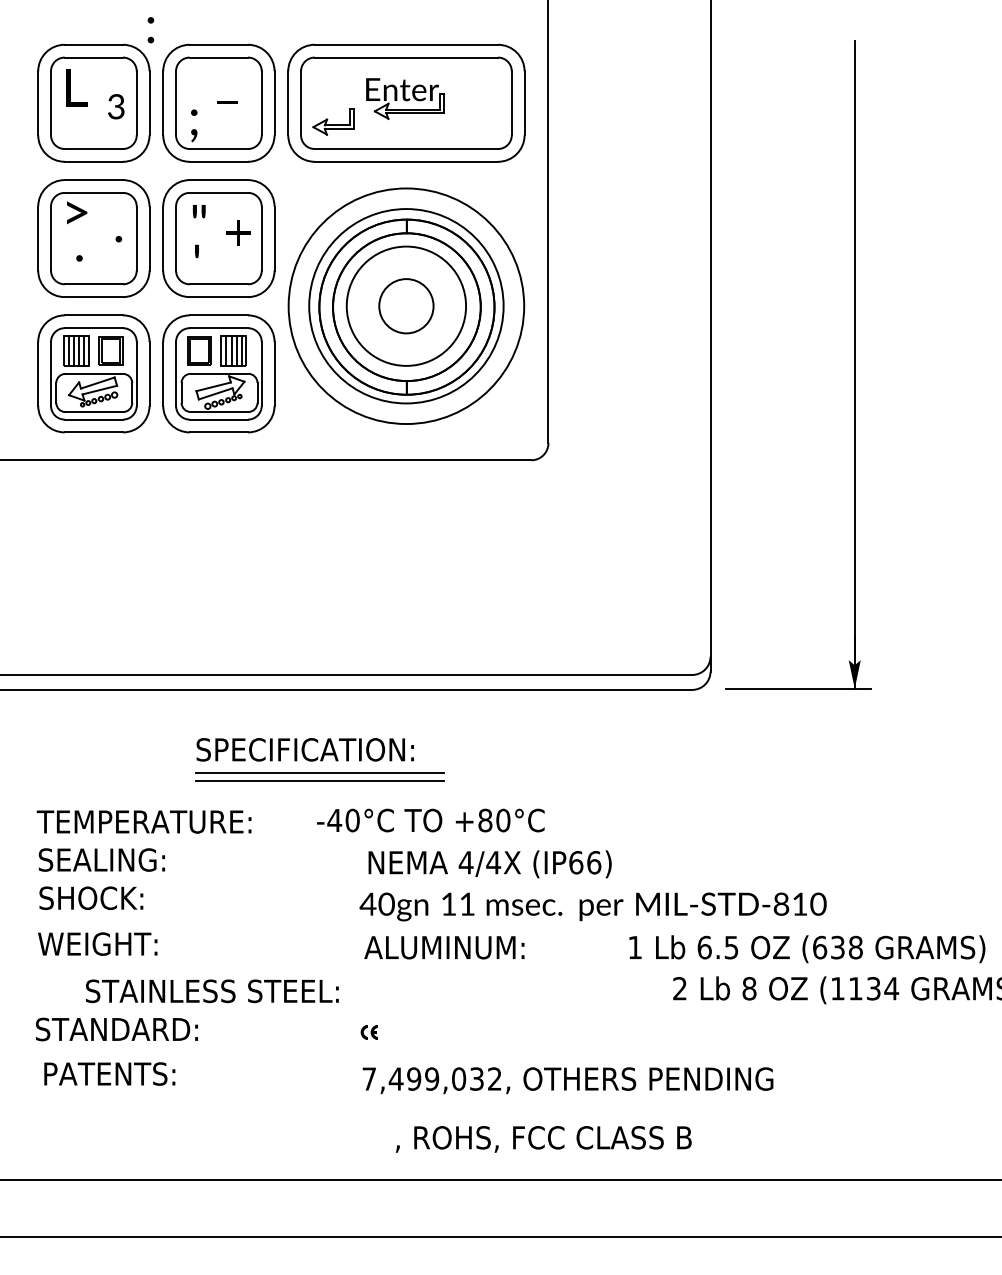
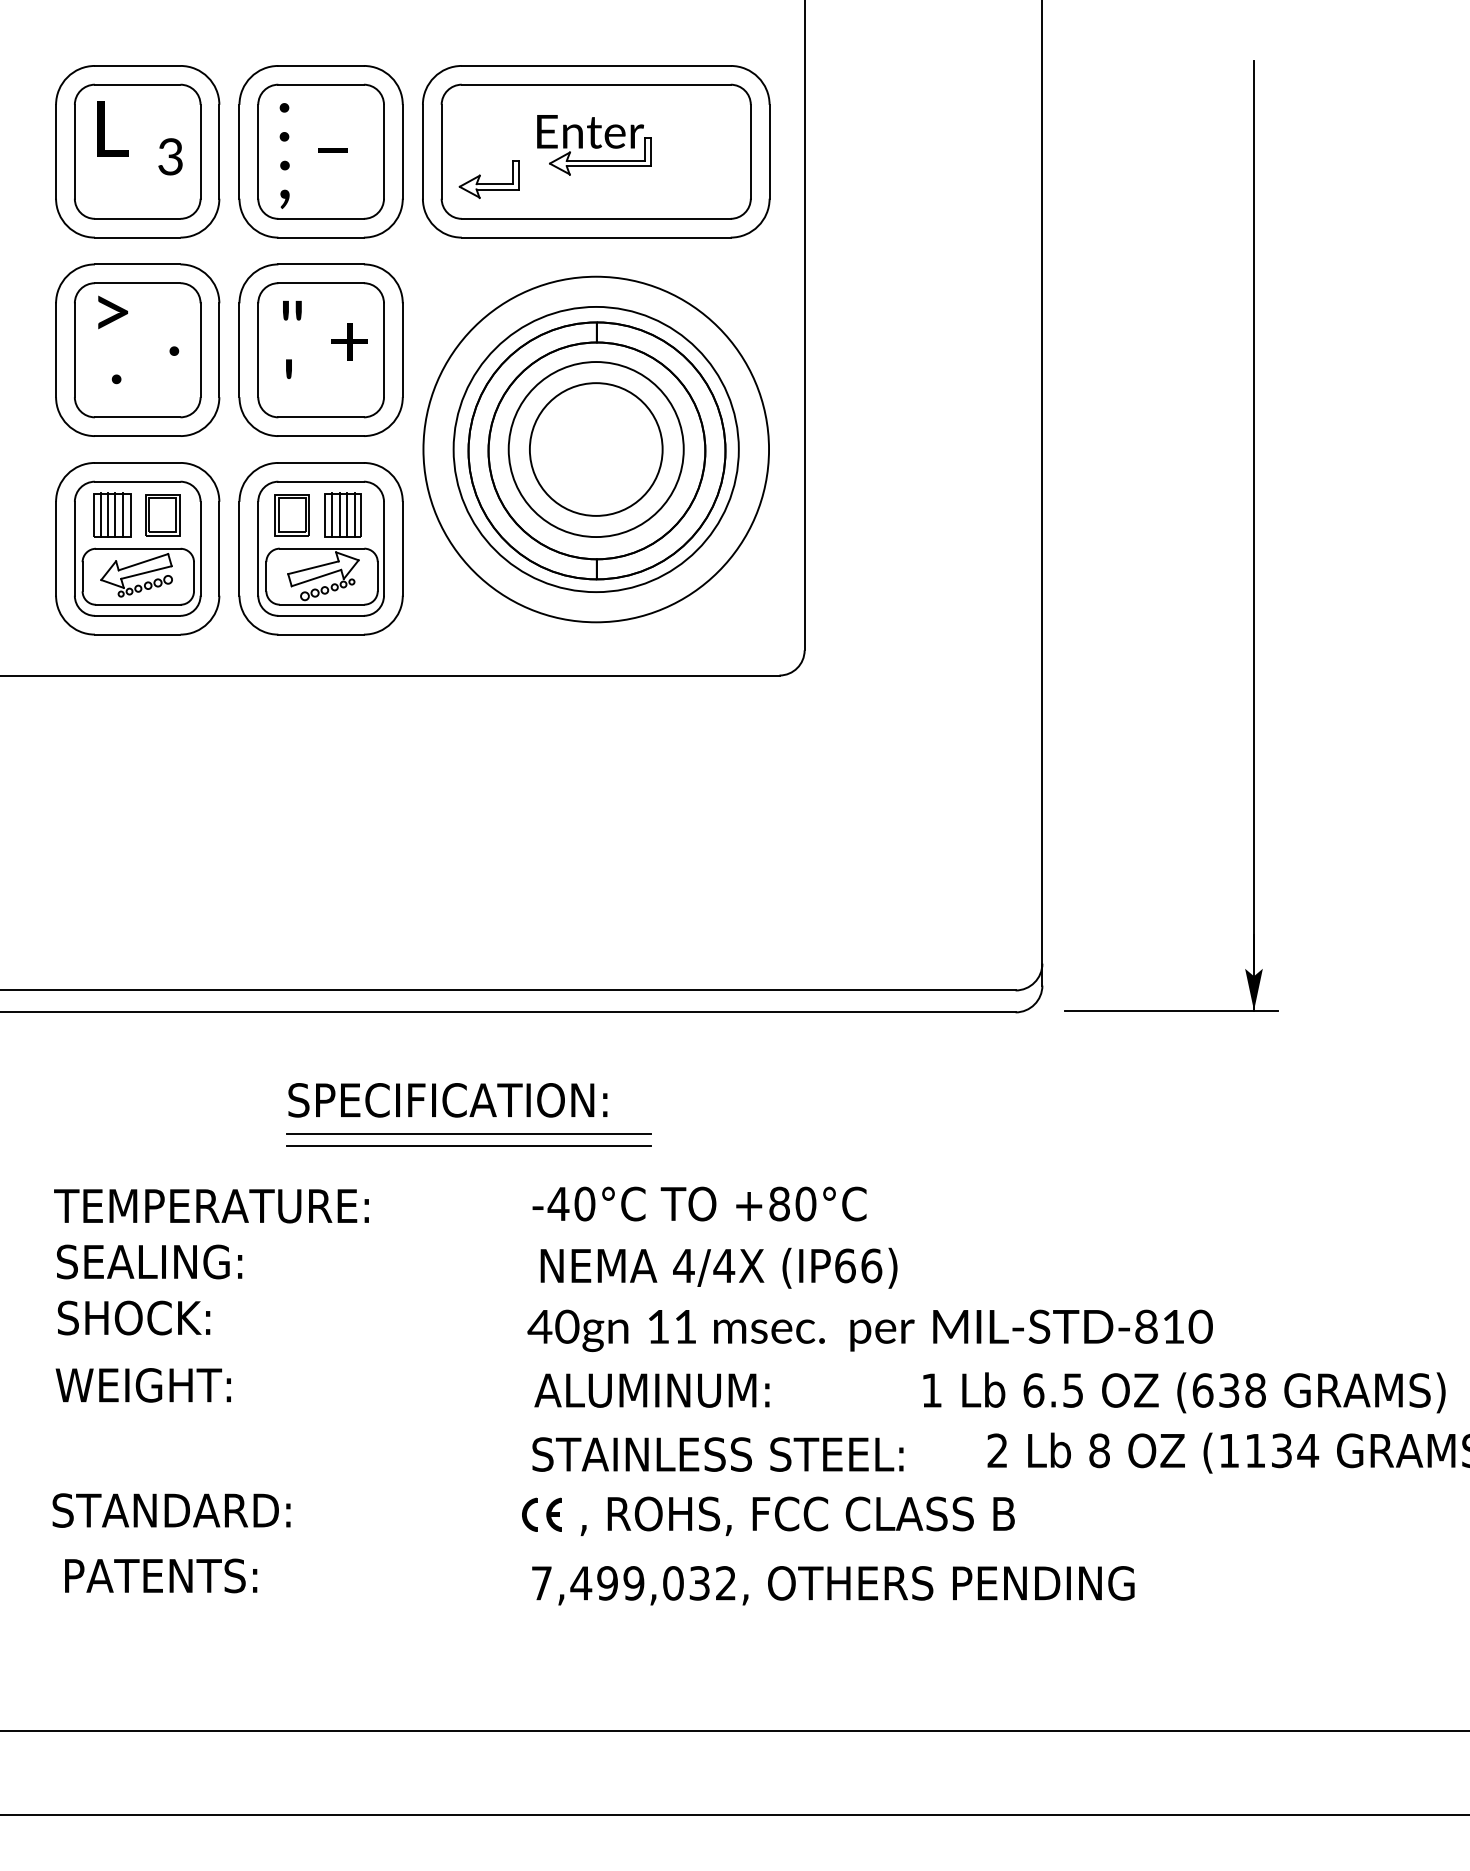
text: (150, 30) -> (283, 122), moved
circle: (406, 306) -> (596, 449), size x1.67
text: (430, 820) -> (699, 1203), moved
text: (212, 991) -> (718, 1454), moved
part: (369, 1032) -> (542, 1515), size x1.67
text: (543, 1139) -> (797, 1516), moved

